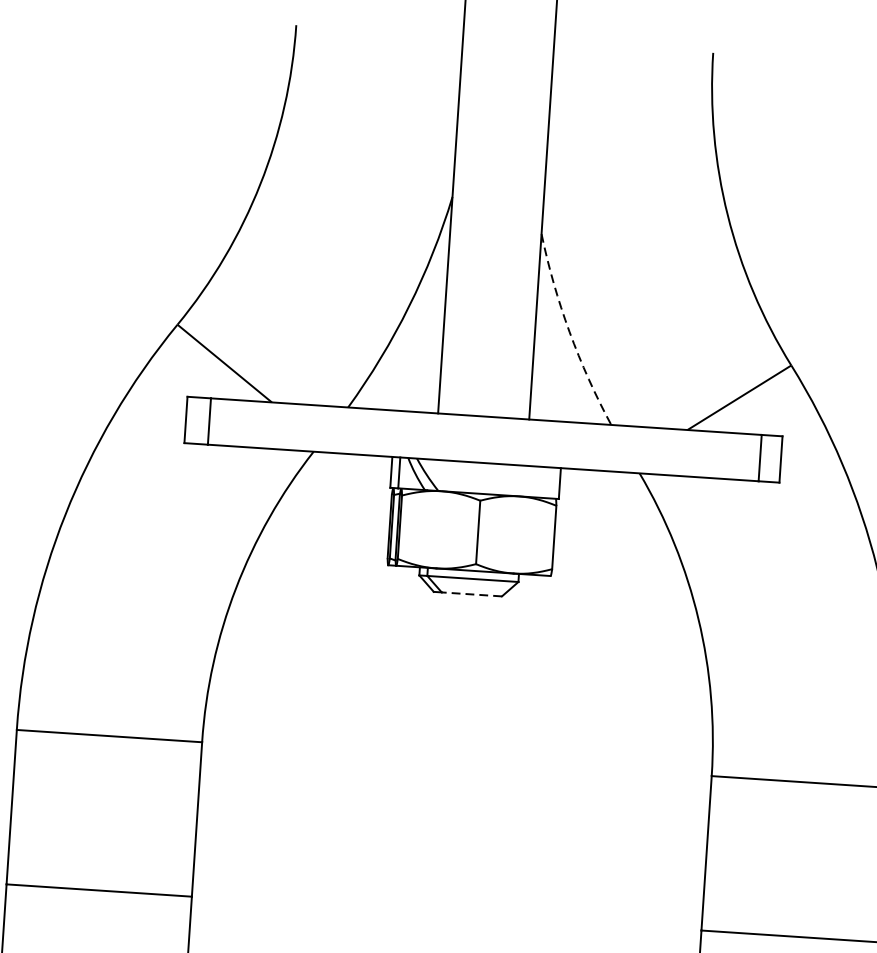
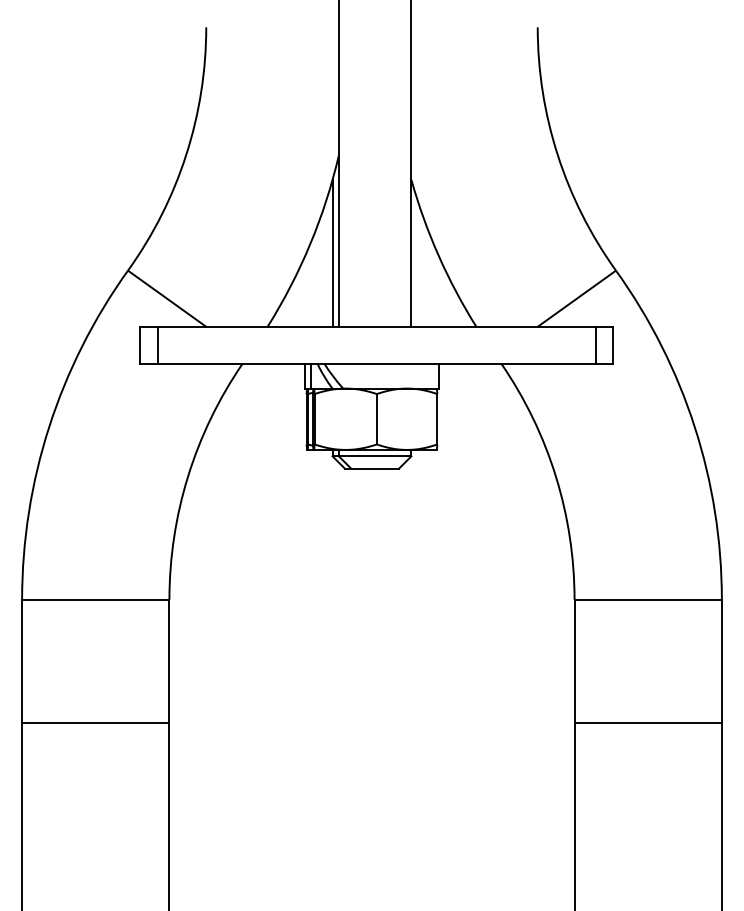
line: (436, 320) -> (332, 253), added
arc: (569, 331) -> (438, 255), dashed -> solid
line: (472, 594) -> (375, 468), dashed -> solid

